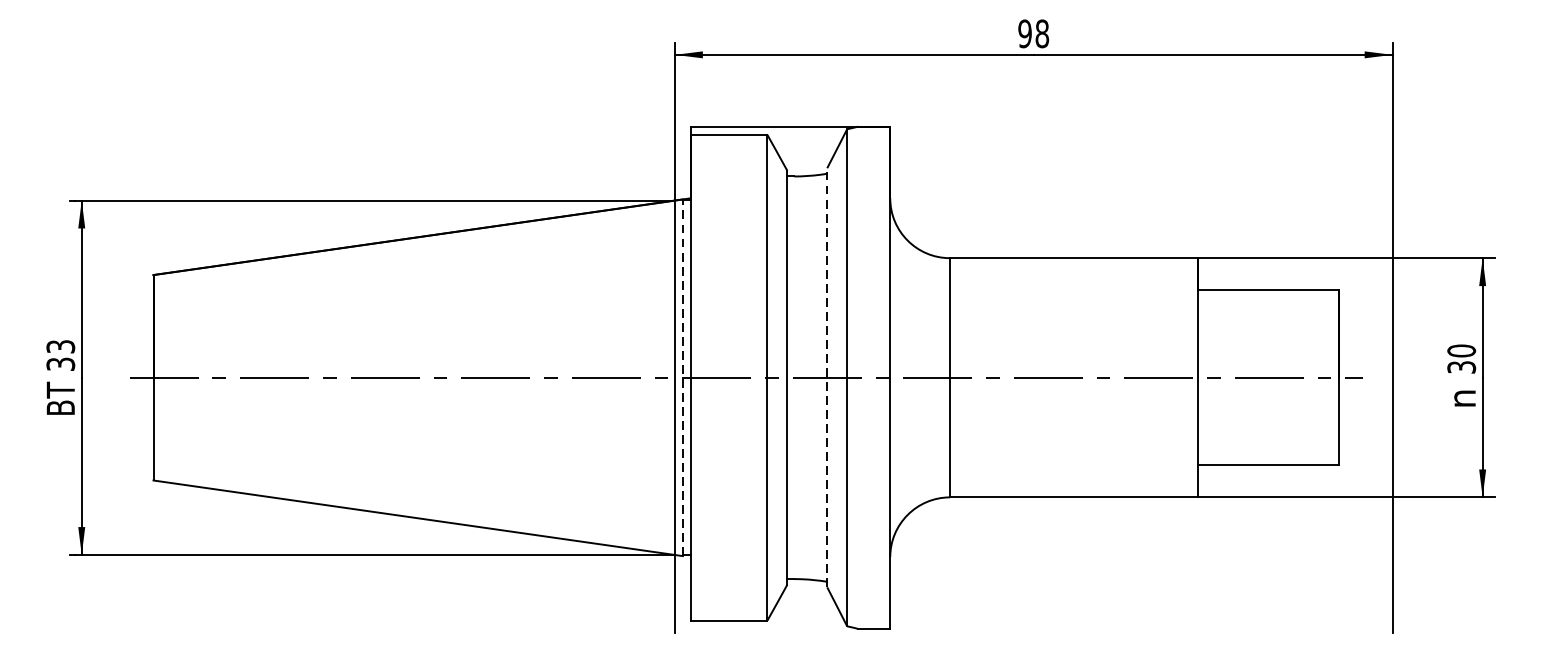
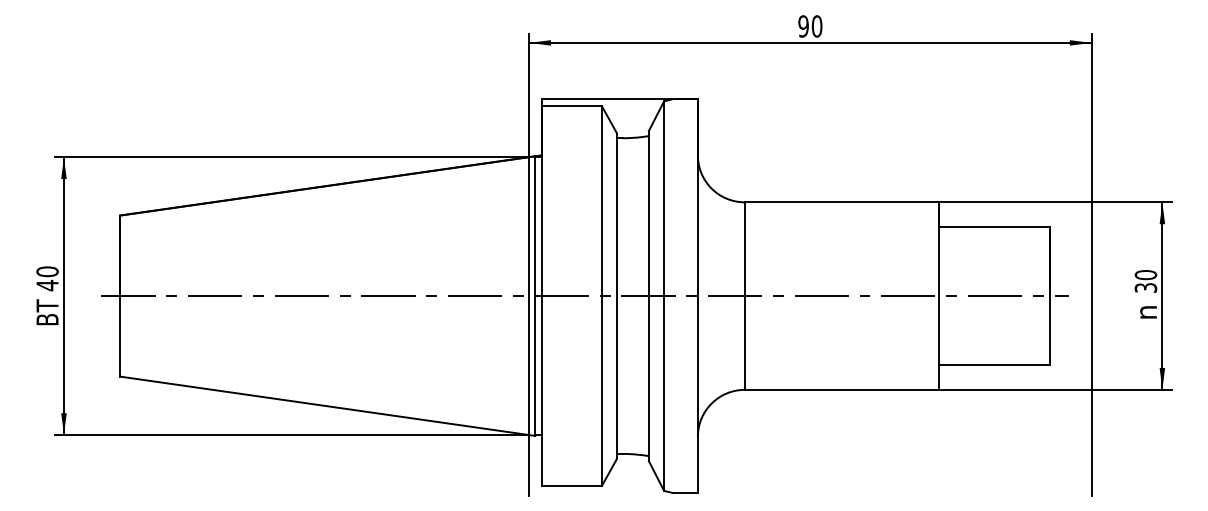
text: (1041, 33) -> (816, 26), 98 -> 90
text: (60, 355) -> (47, 278), 33 -> 40
line: (827, 377) -> (648, 295), dashed -> solid
line: (683, 378) -> (535, 296), dashed -> solid

